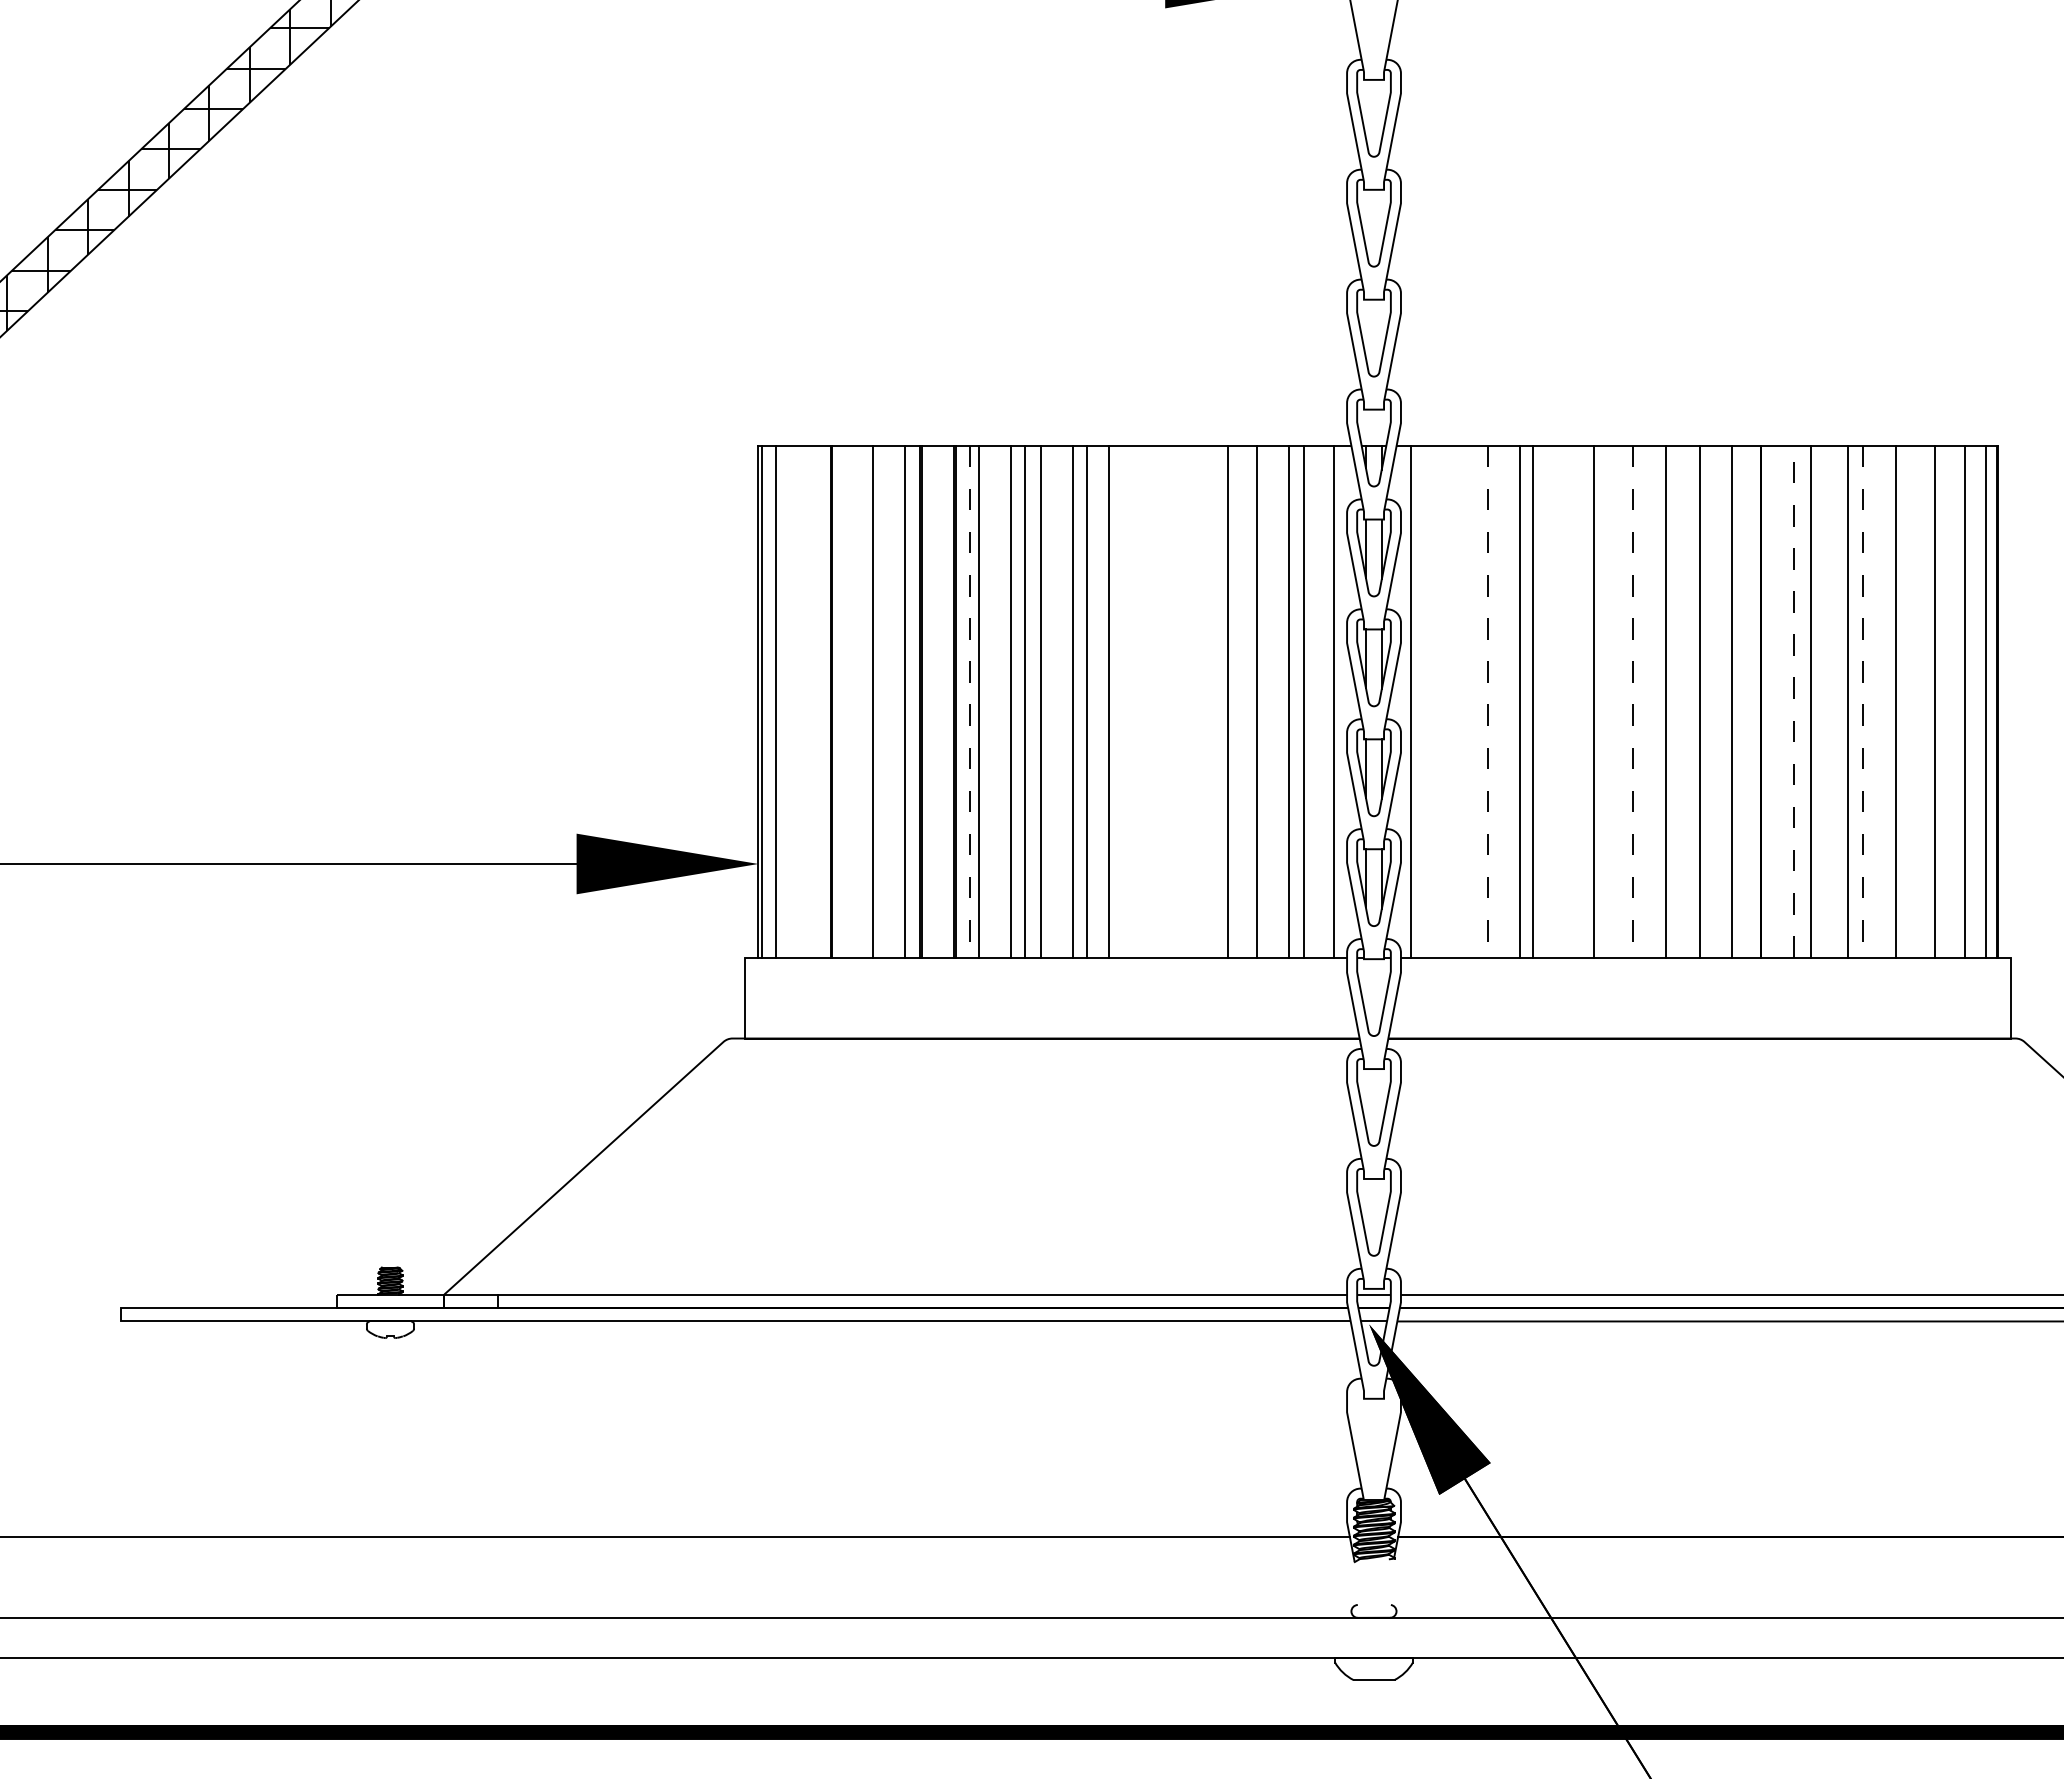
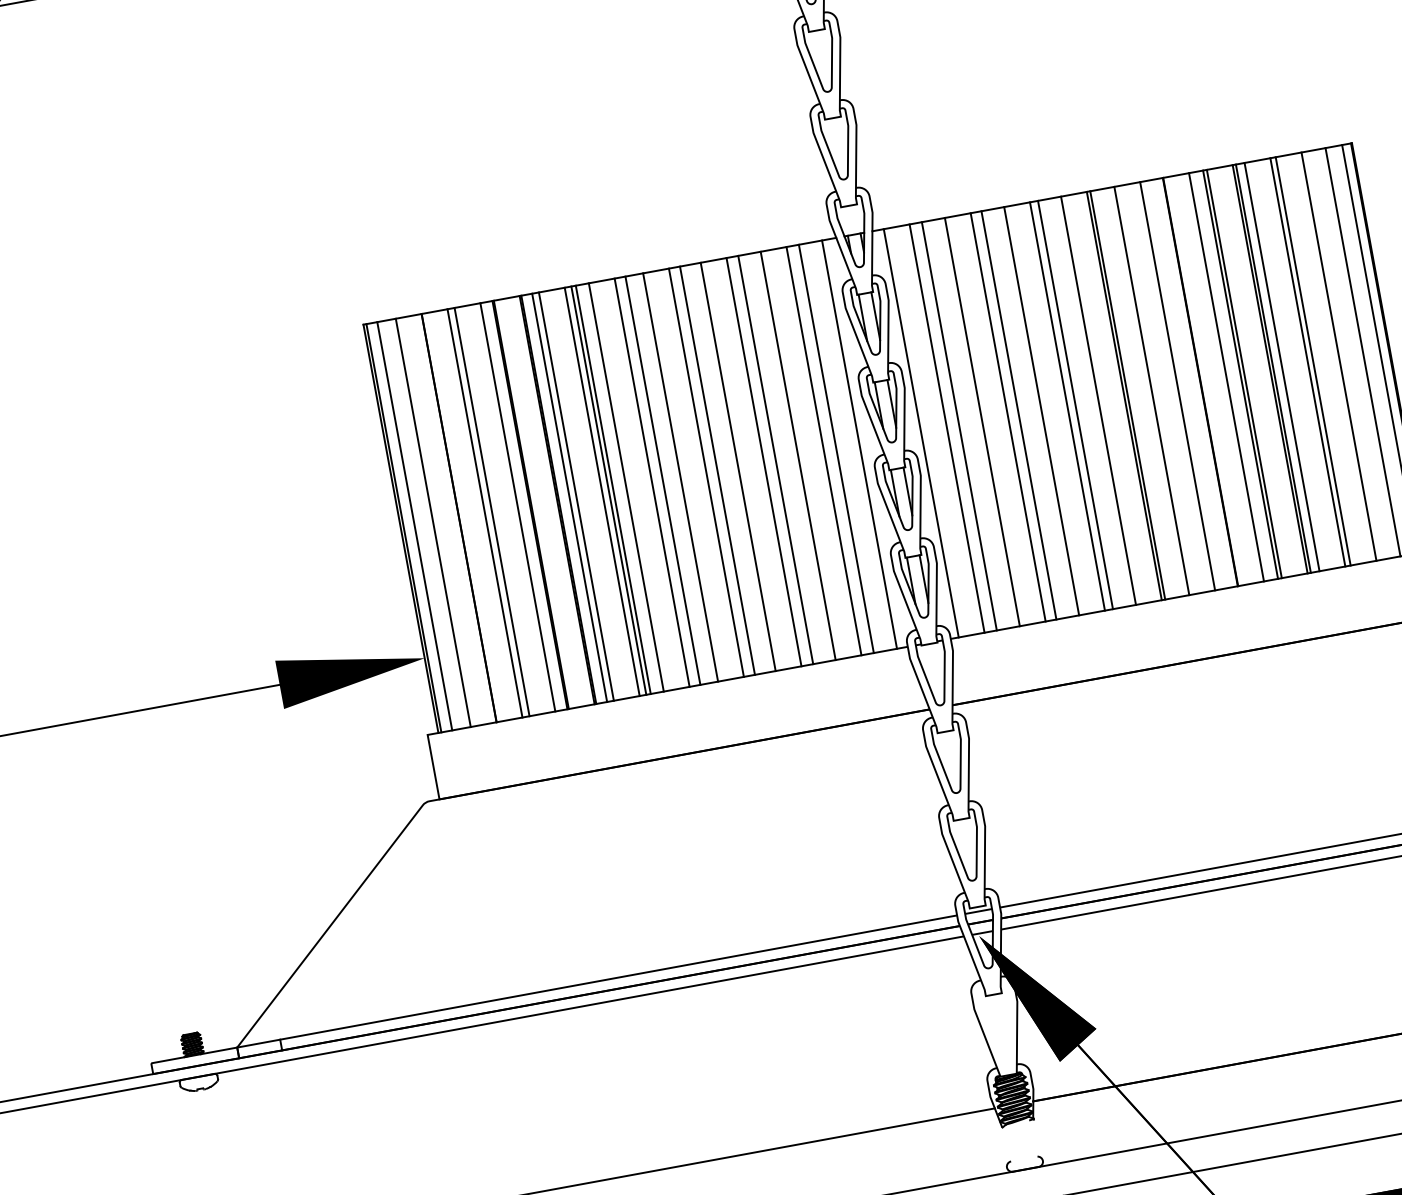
line: (799, 701) -> (433, 522), added
line: (863, 701) -> (484, 513), added
line: (970, 701) -> (570, 497), dashed -> solid
line: (1019, 701) -> (609, 490), added
line: (1141, 701) -> (706, 472), added
line: (1155, 701) -> (717, 470), added
line: (1181, 701) -> (738, 466), added
line: (1213, 701) -> (763, 462), added
line: (1443, 701) -> (947, 428), added
line: (1458, 701) -> (959, 426), added
line: (1487, 701) -> (982, 421), dashed -> solid
line: (1561, 701) -> (1041, 411), added
line: (1604, 701) -> (1075, 404), added
line: (1633, 701) -> (1098, 400), dashed -> solid
line: (1669, 701) -> (1127, 395), added
line: (1793, 701) -> (1226, 377), dashed -> solid
line: (1816, 701) -> (1244, 373), added
line: (1852, 701) -> (1273, 368), added
line: (1863, 701) -> (1282, 366), dashed -> solid
line: (1902, 701) -> (1313, 361), added

